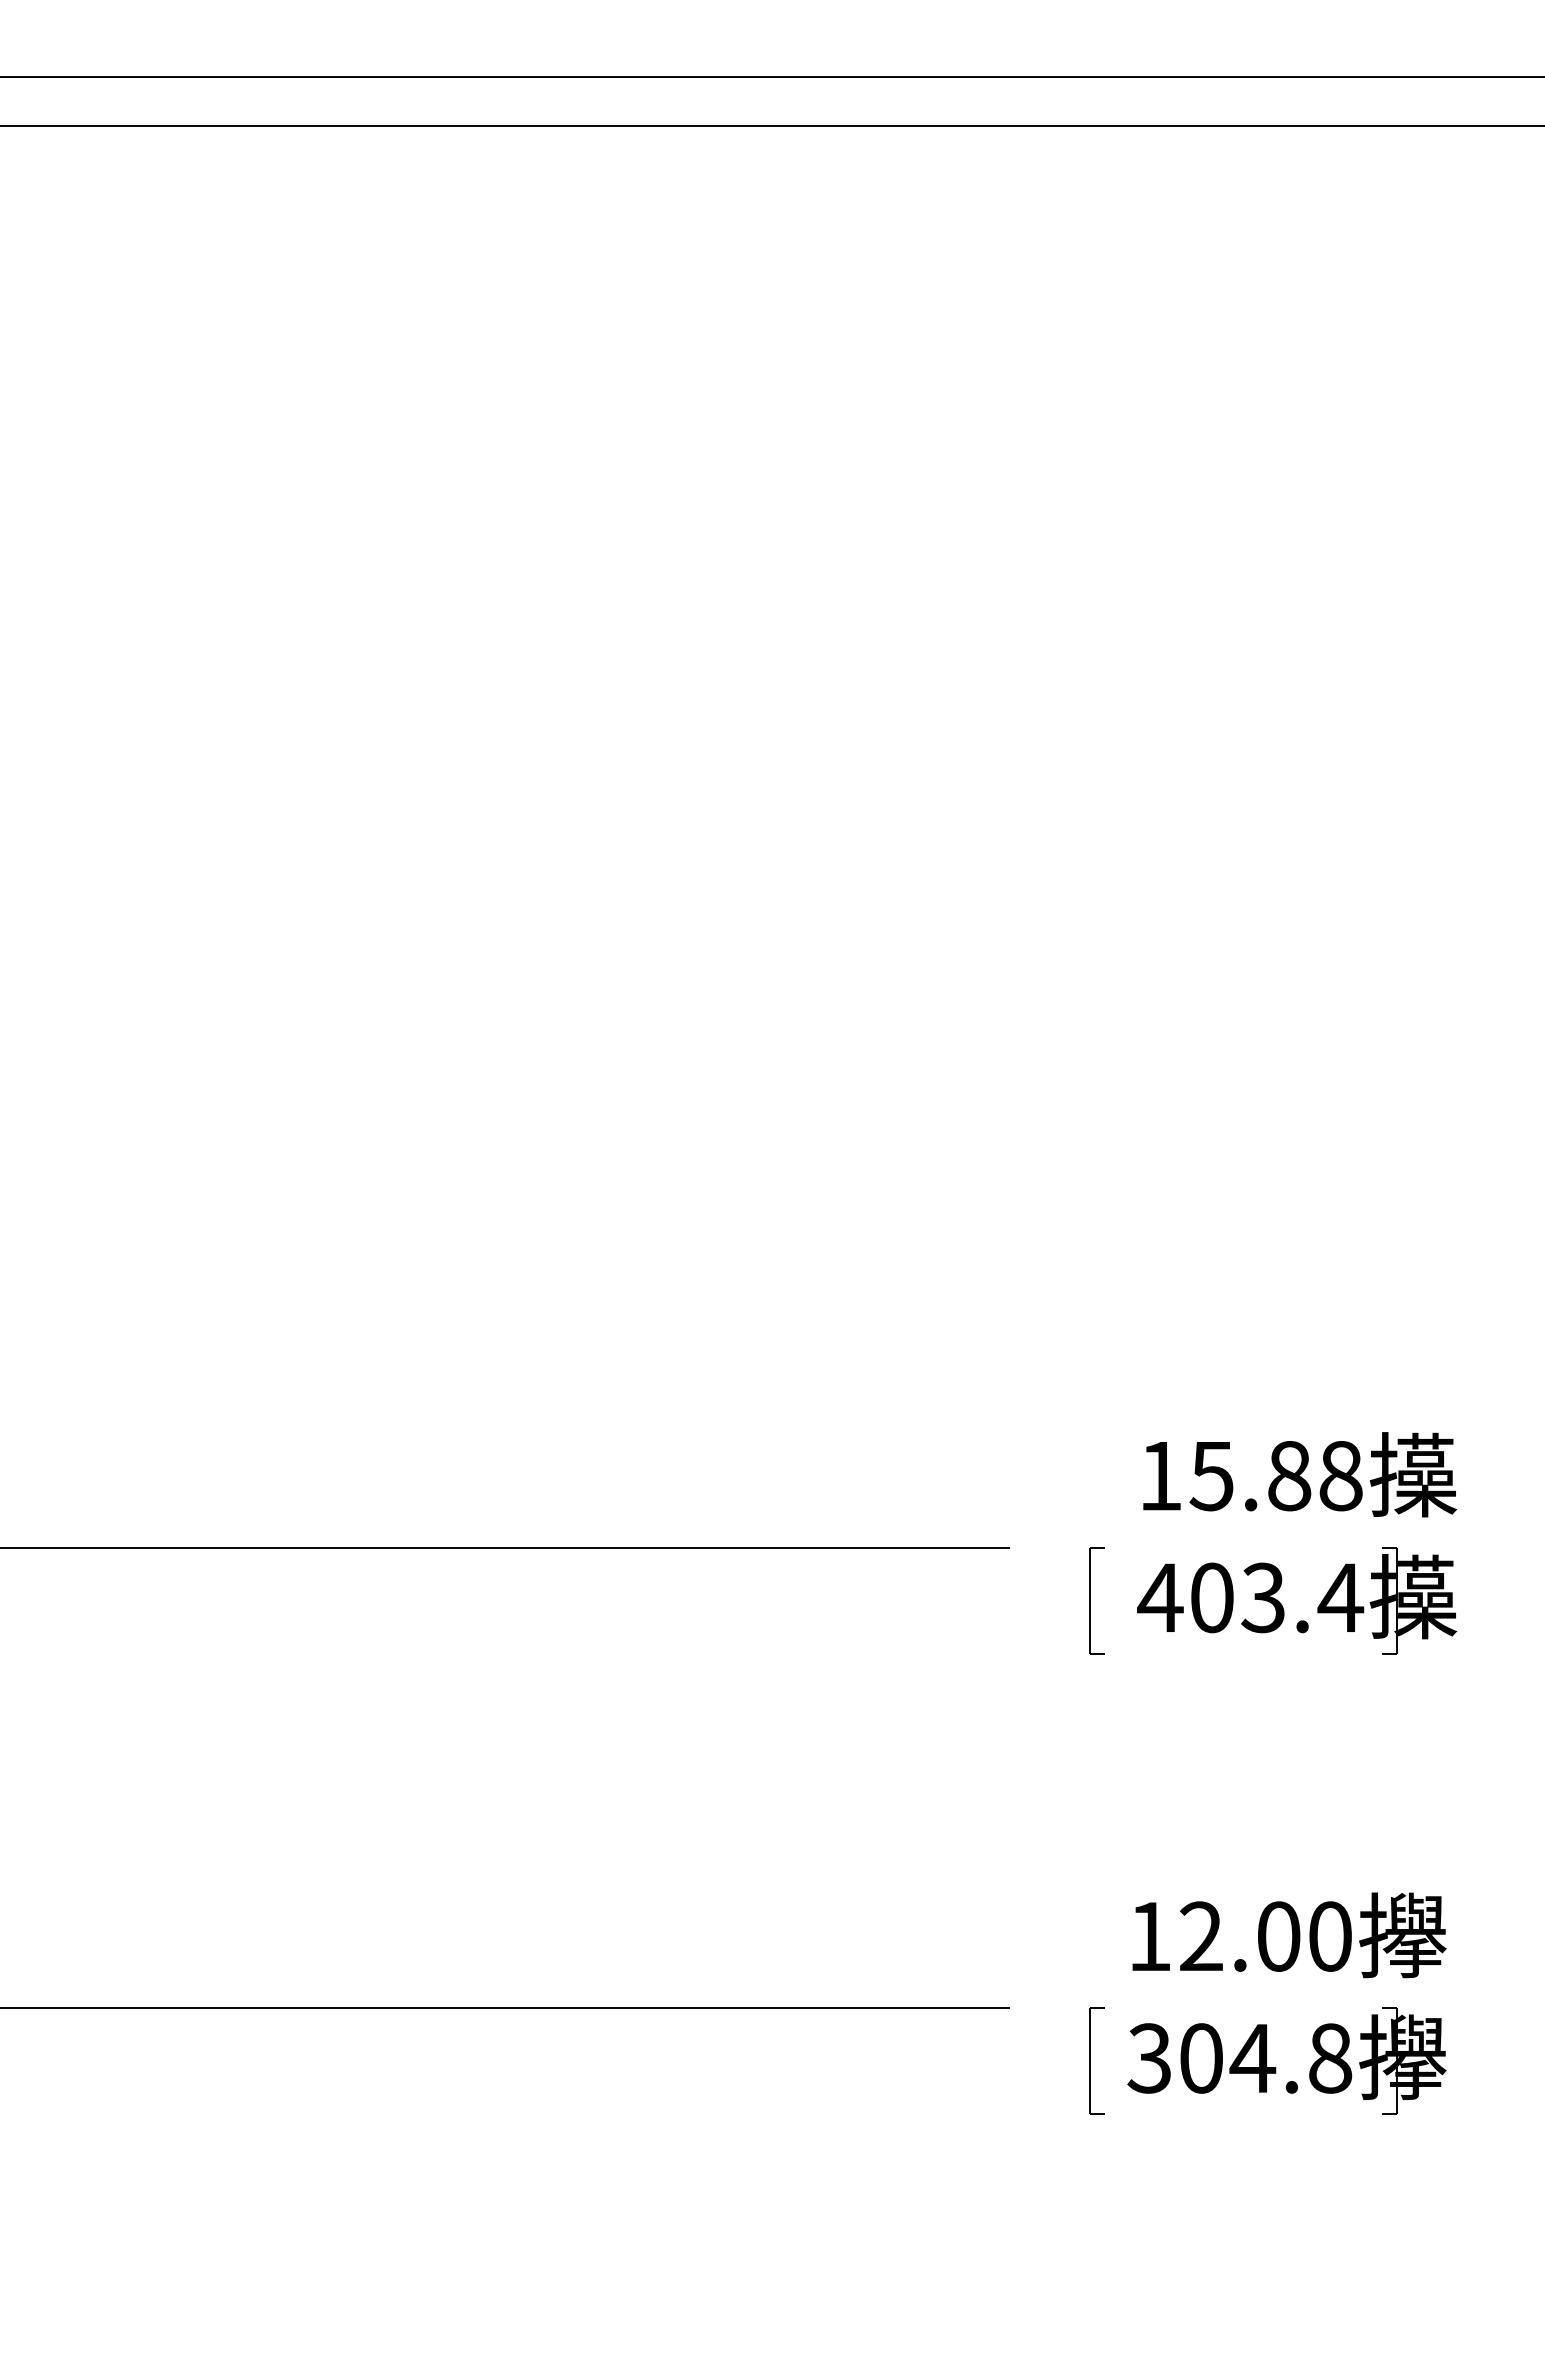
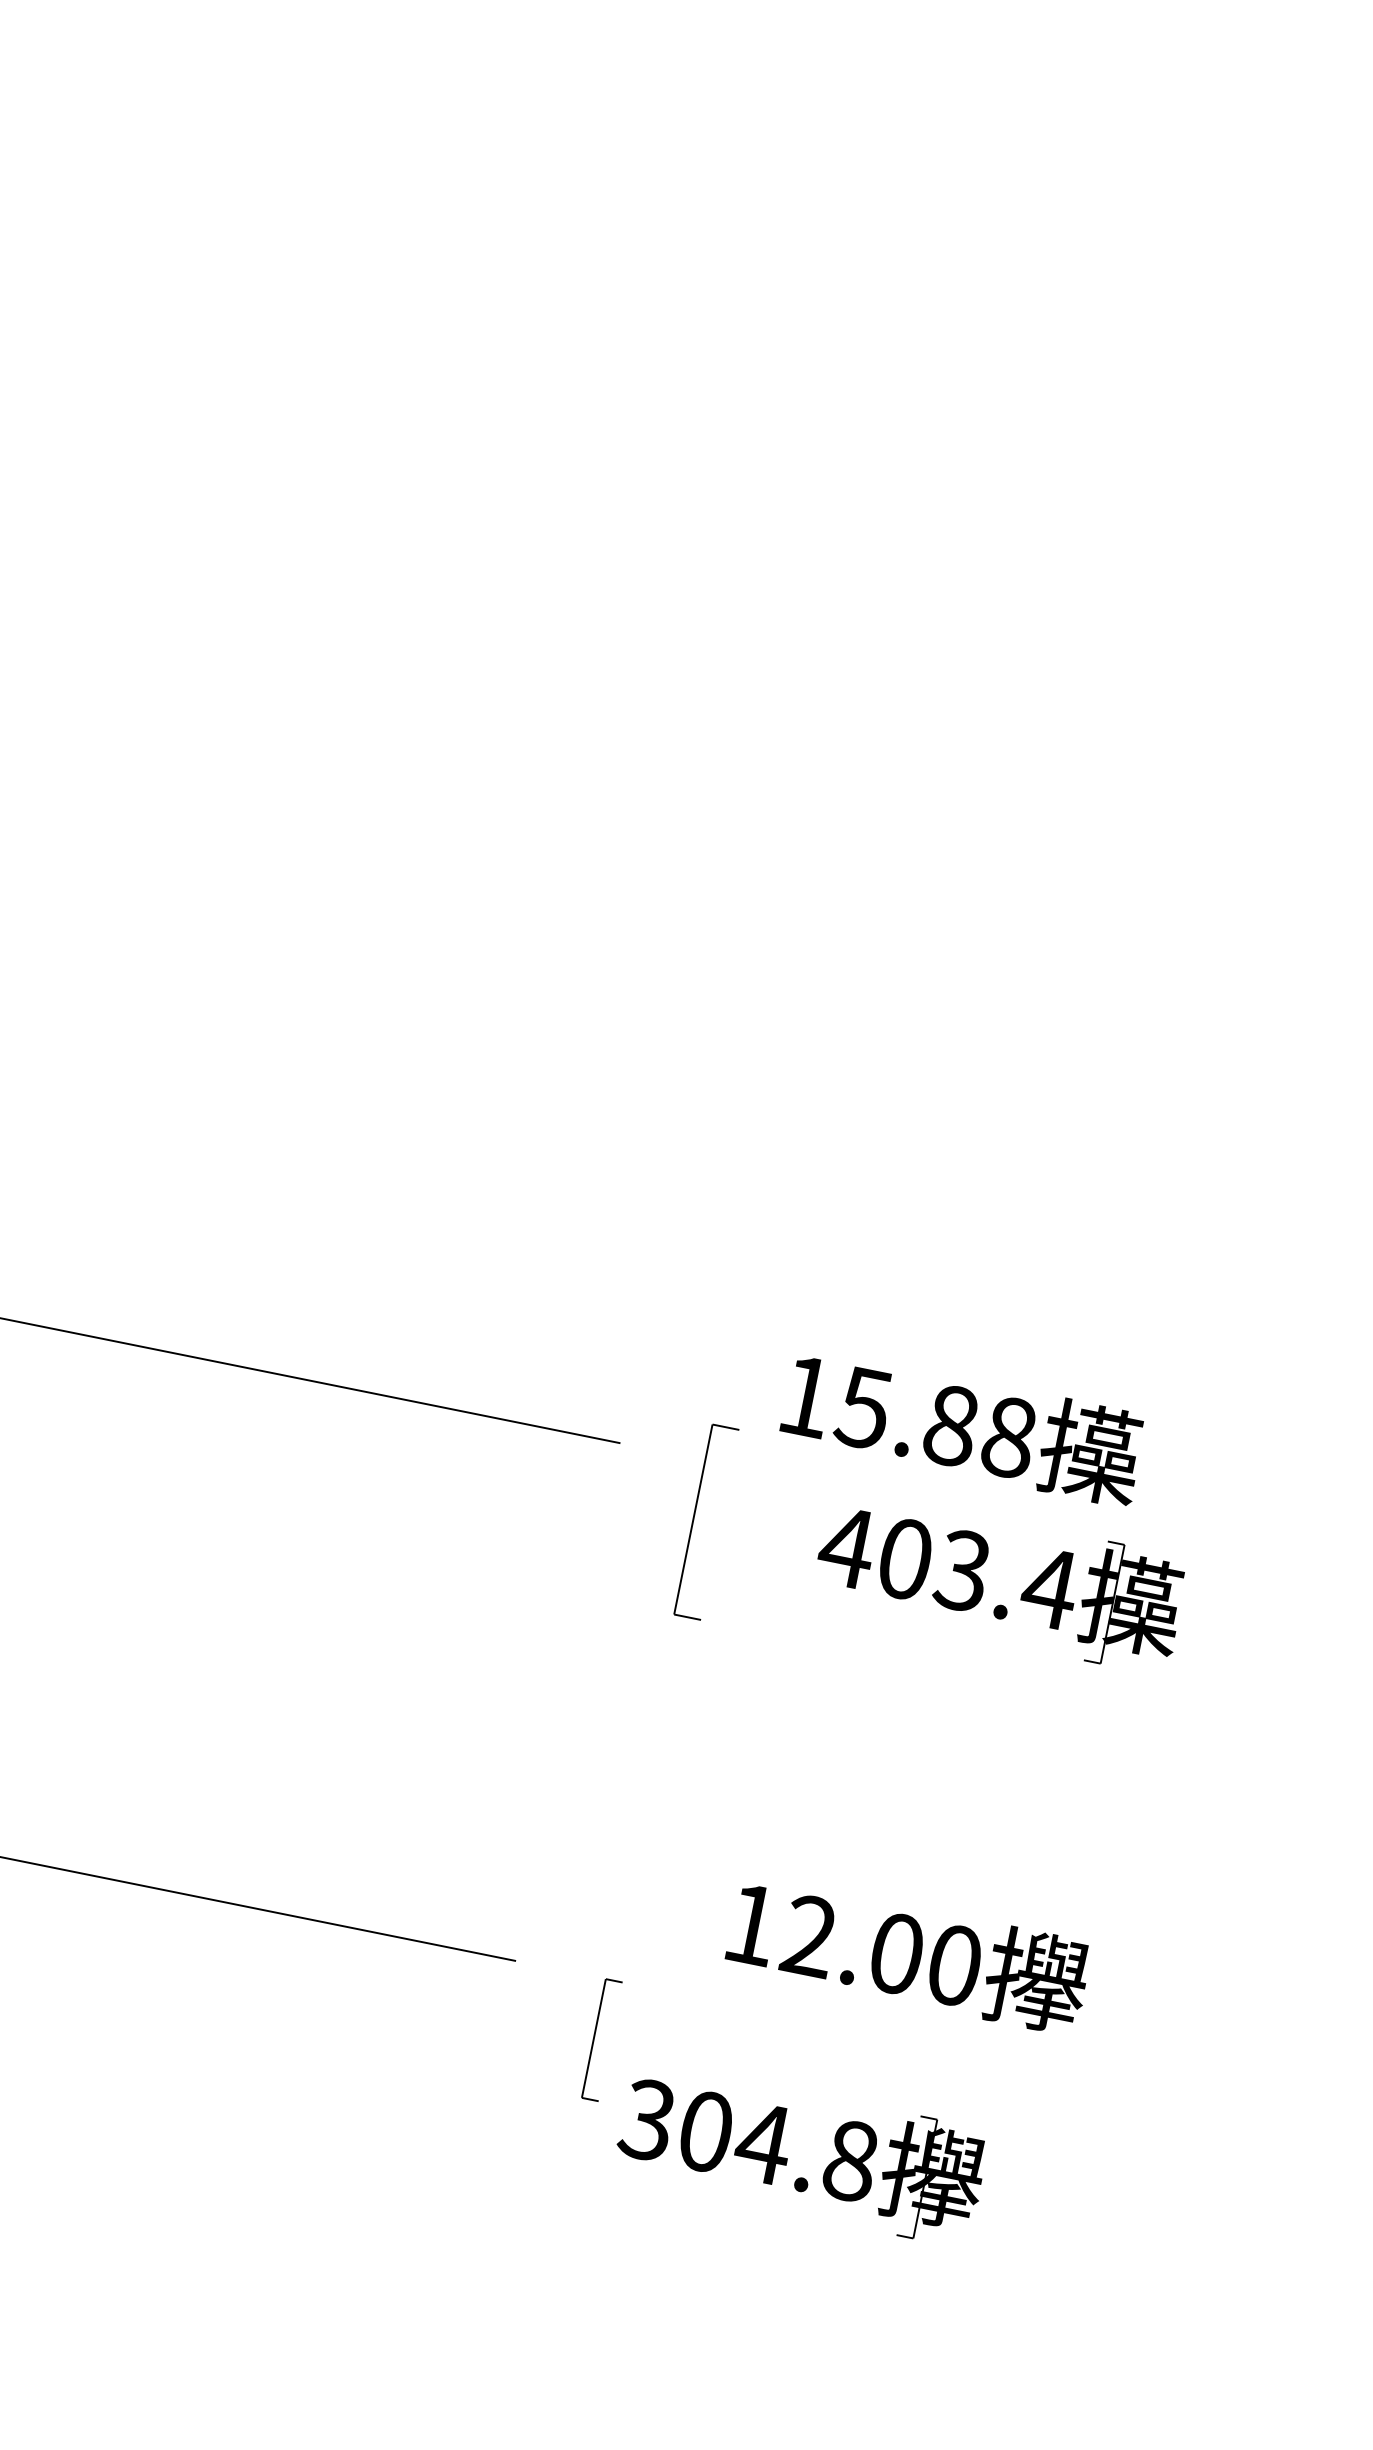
part: (1096, 1600) -> (706, 1522), size x1.6
part: (1283, 1607) -> (983, 1586), moved
text: (1289, 1935) -> (909, 1955), moved
part: (1276, 2067) -> (788, 2158), moved

